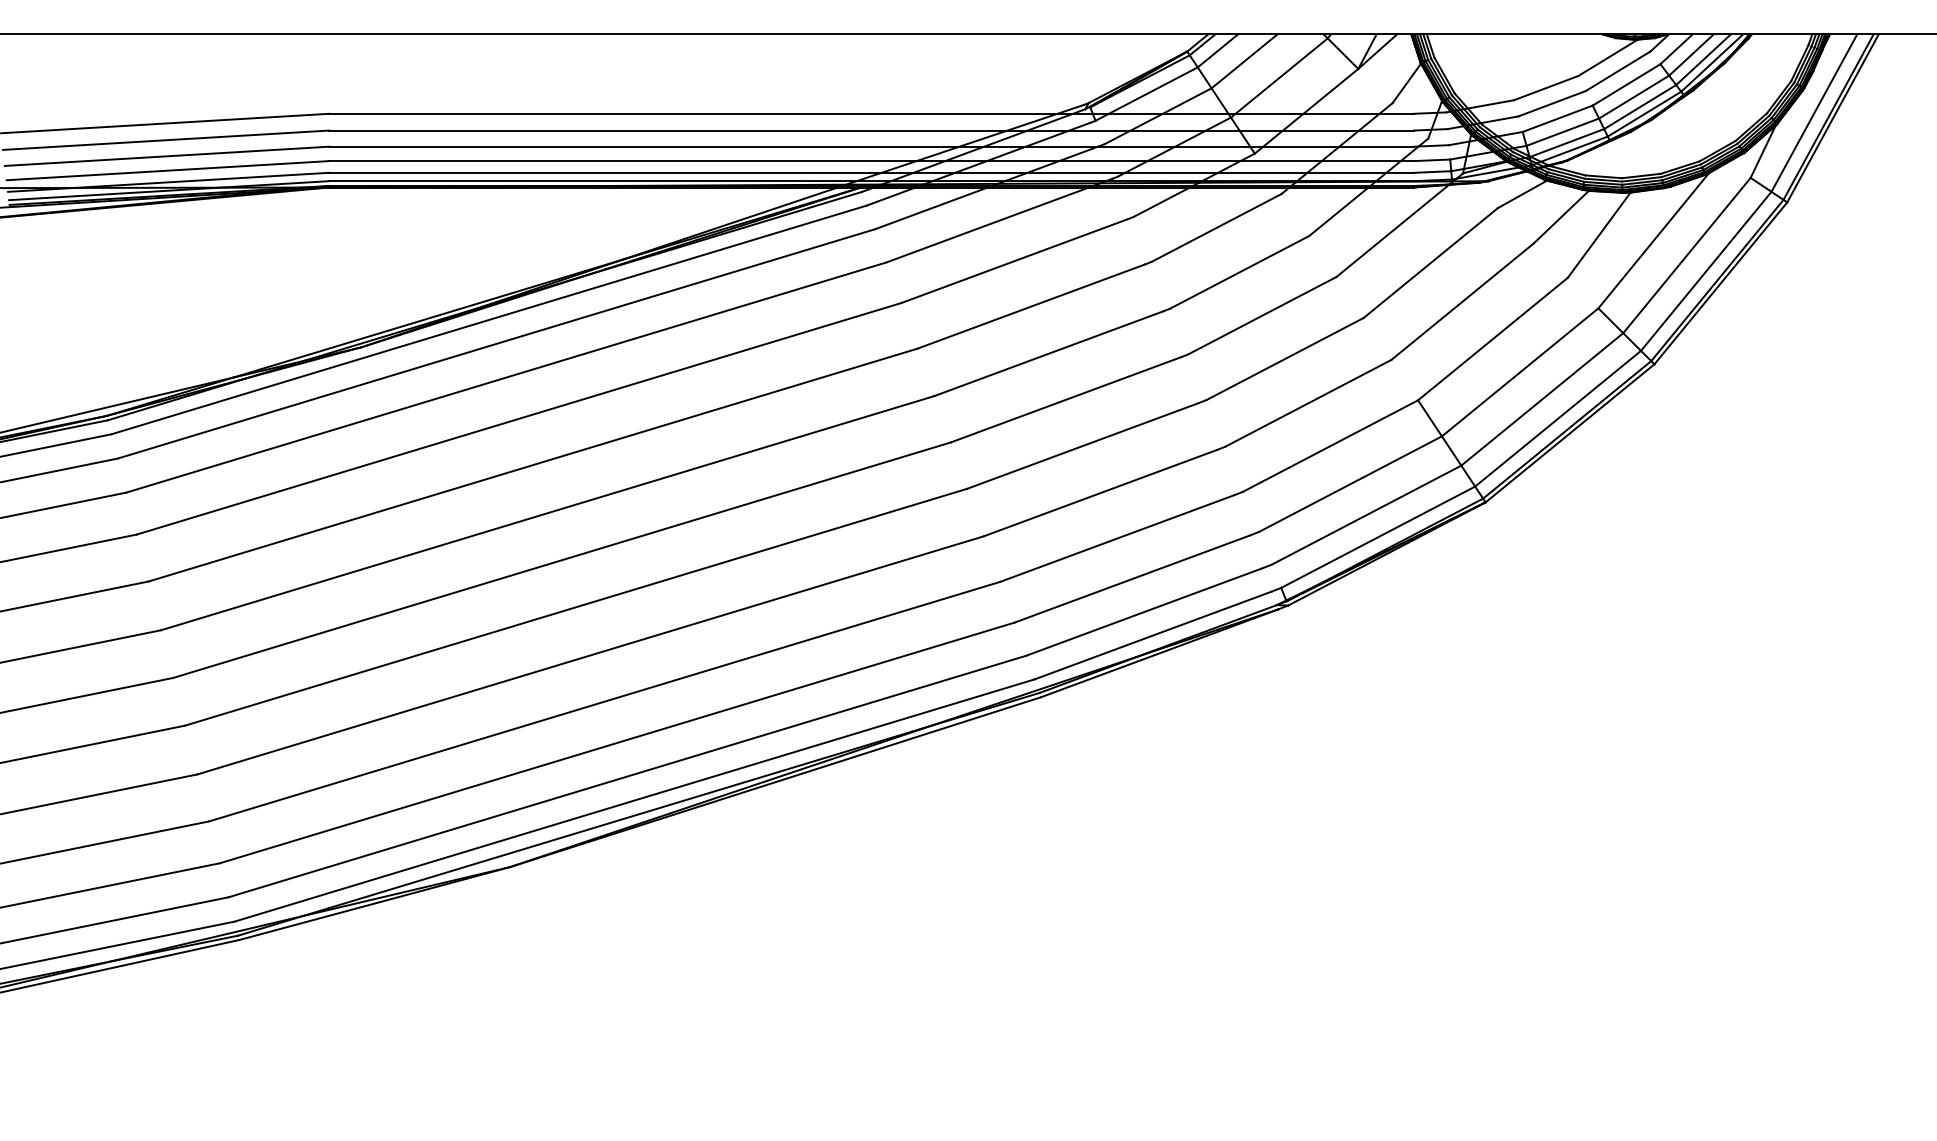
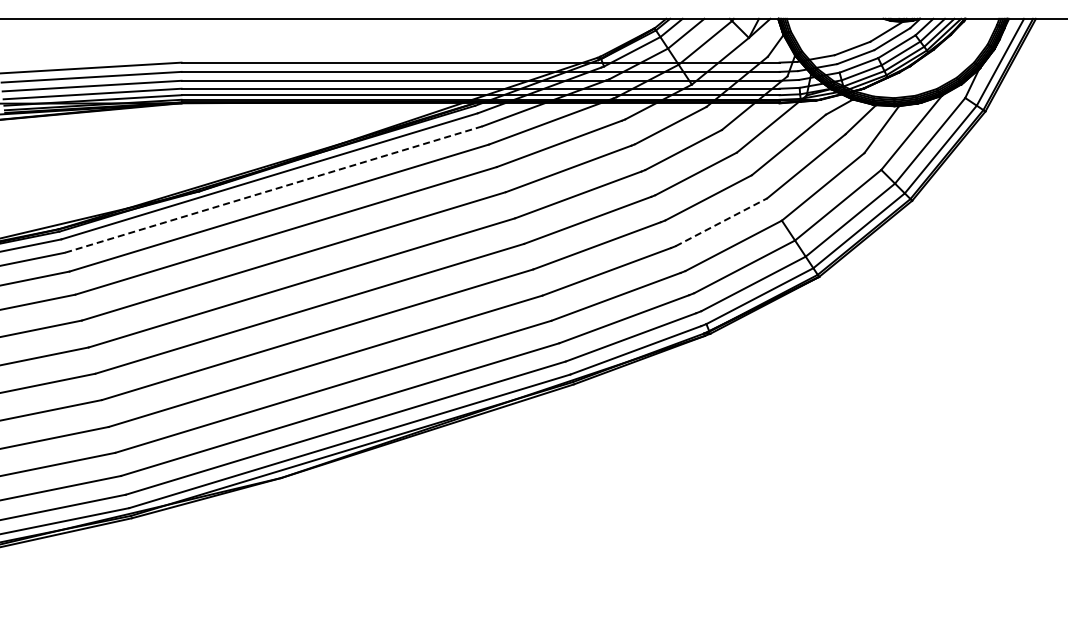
line: (496, 343) -> (273, 189), solid -> dashed
line: (1308, 403) -> (721, 222), solid -> dashed

